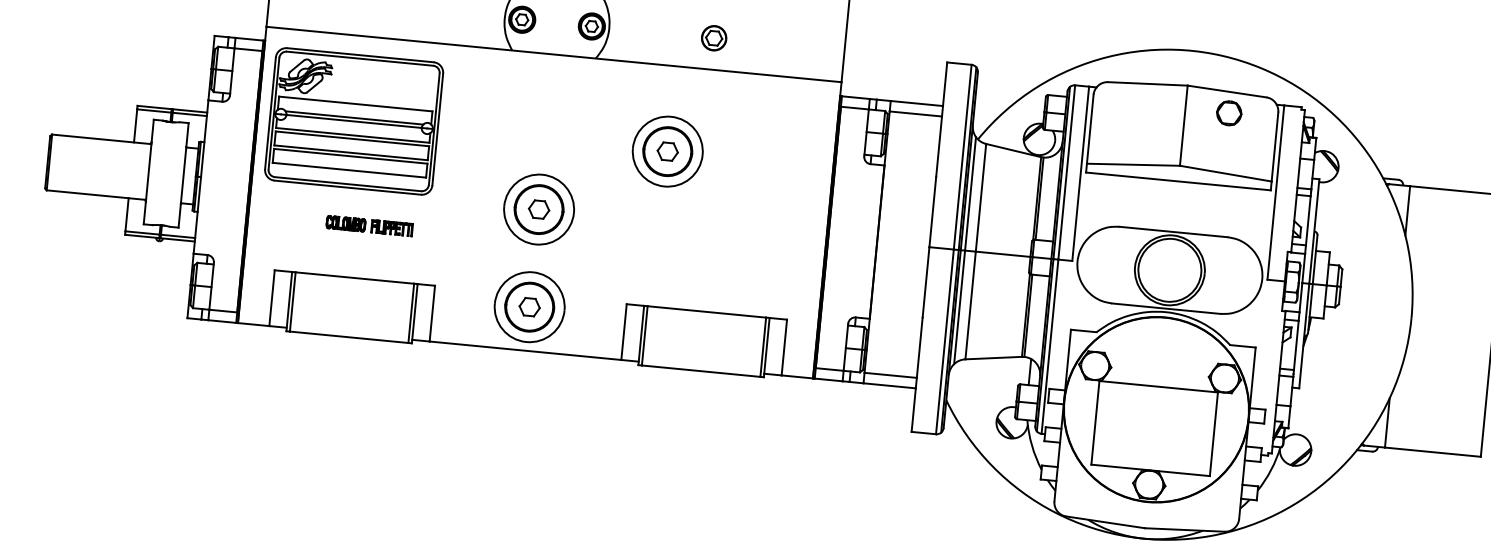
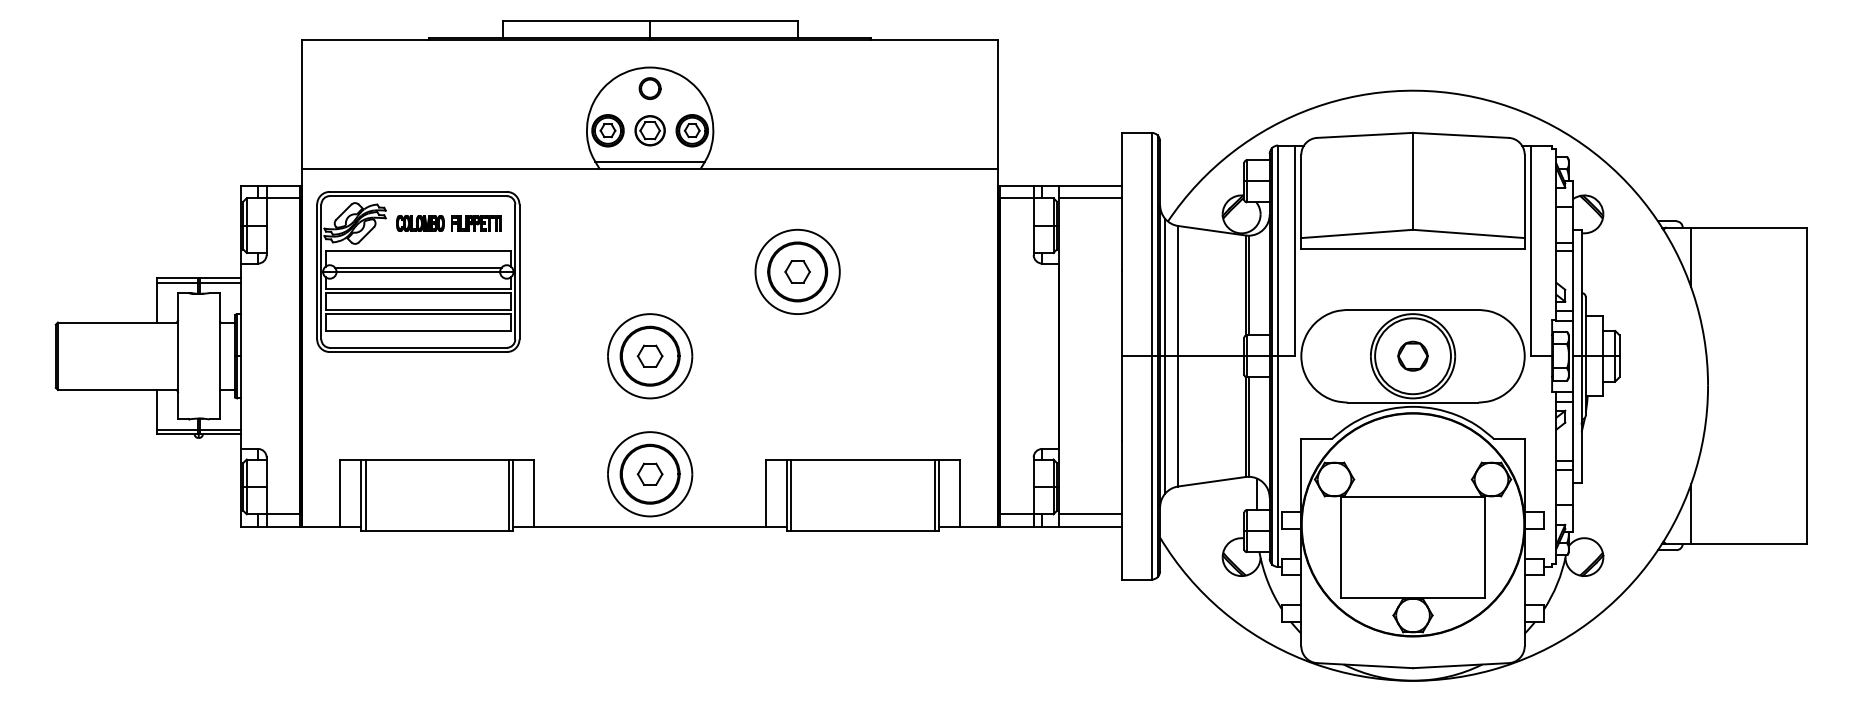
part: (713, 38) -> (649, 130), moved
line: (553, 49) -> (649, 162), added
part: (1228, 112) -> (1412, 355), moved
part: (369, 225) -> (448, 223), moved

